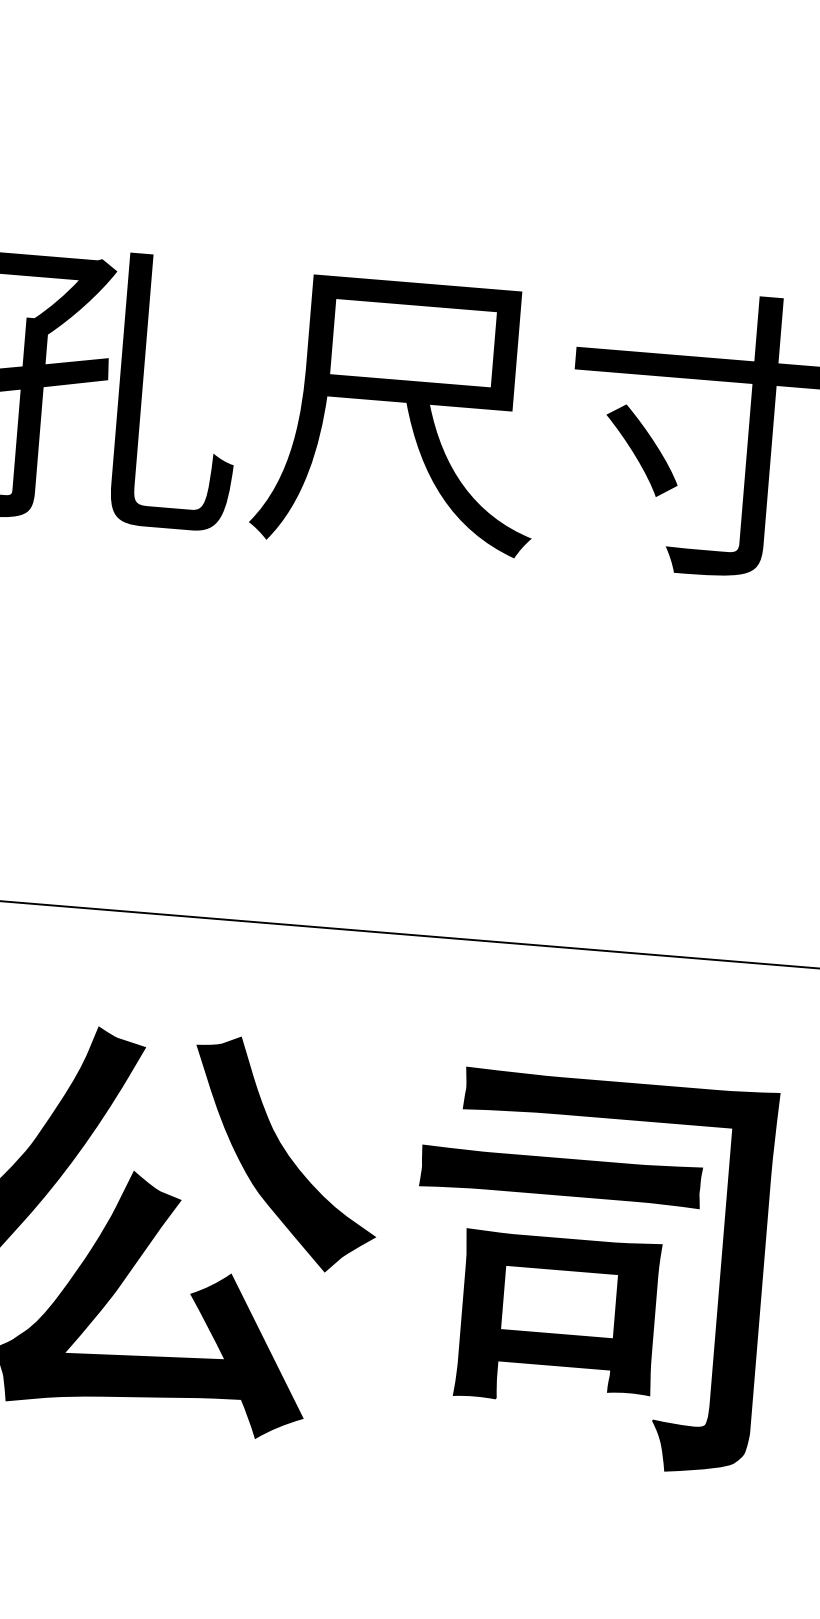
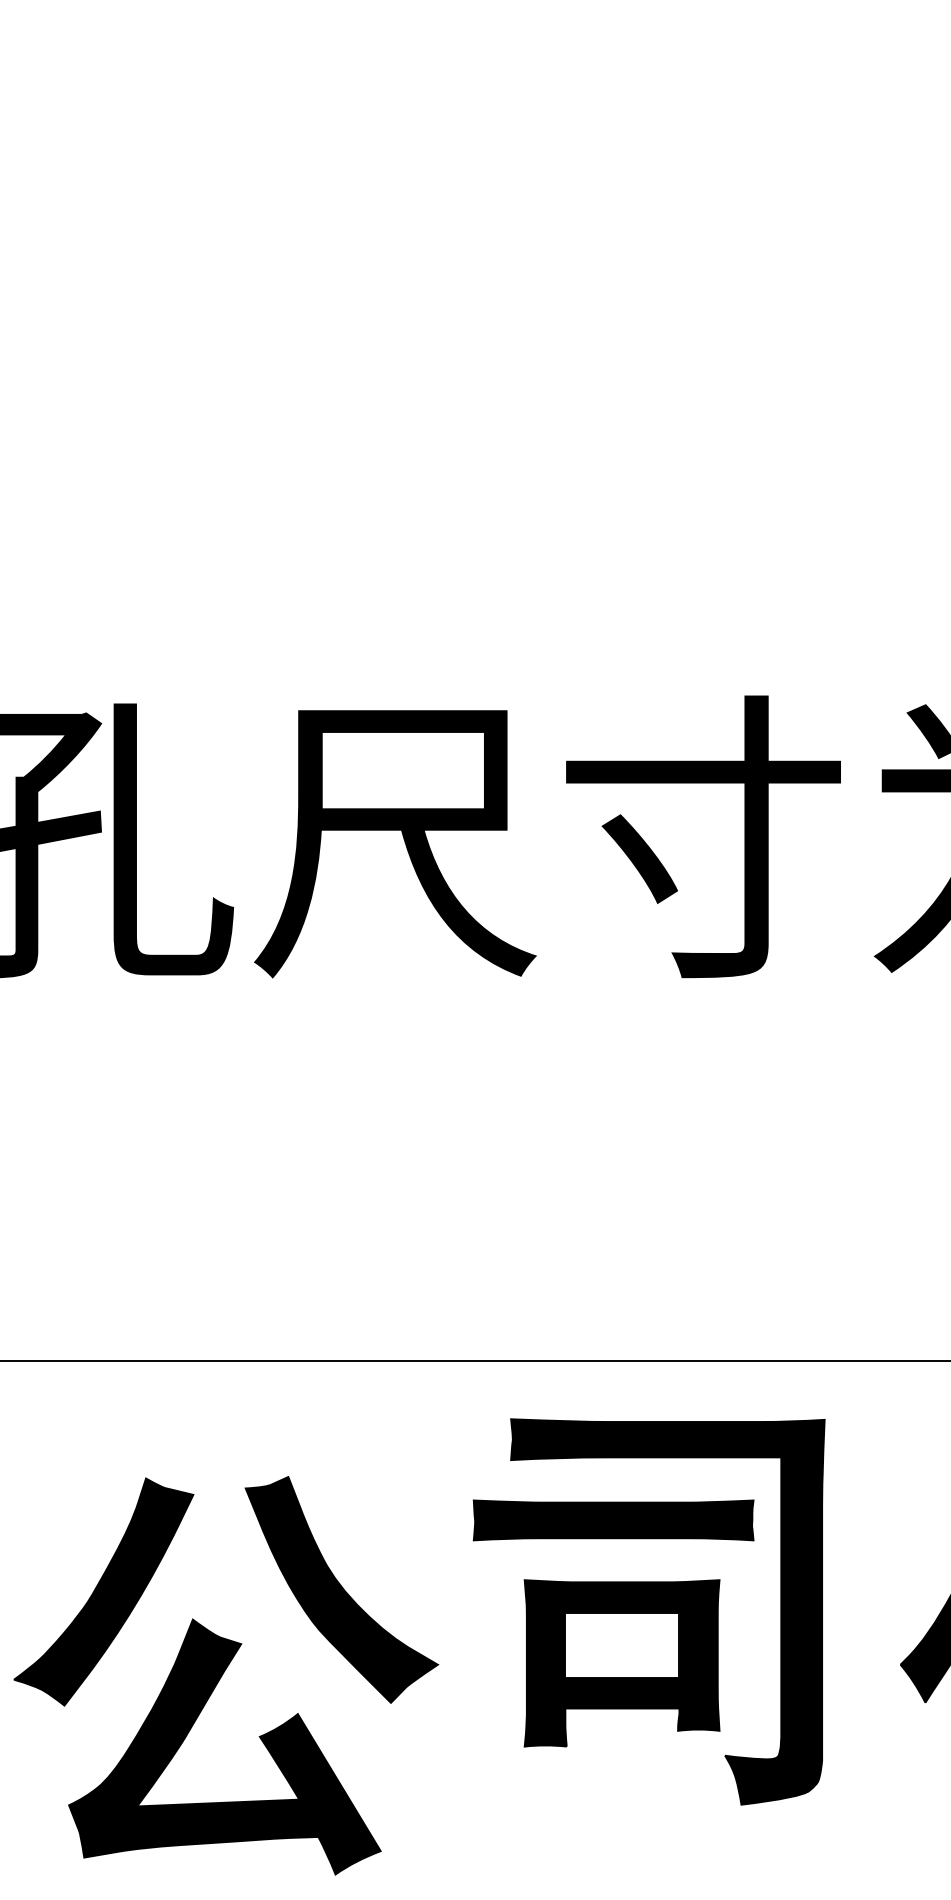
part: (588, 1270) -> (648, 1611), moved

